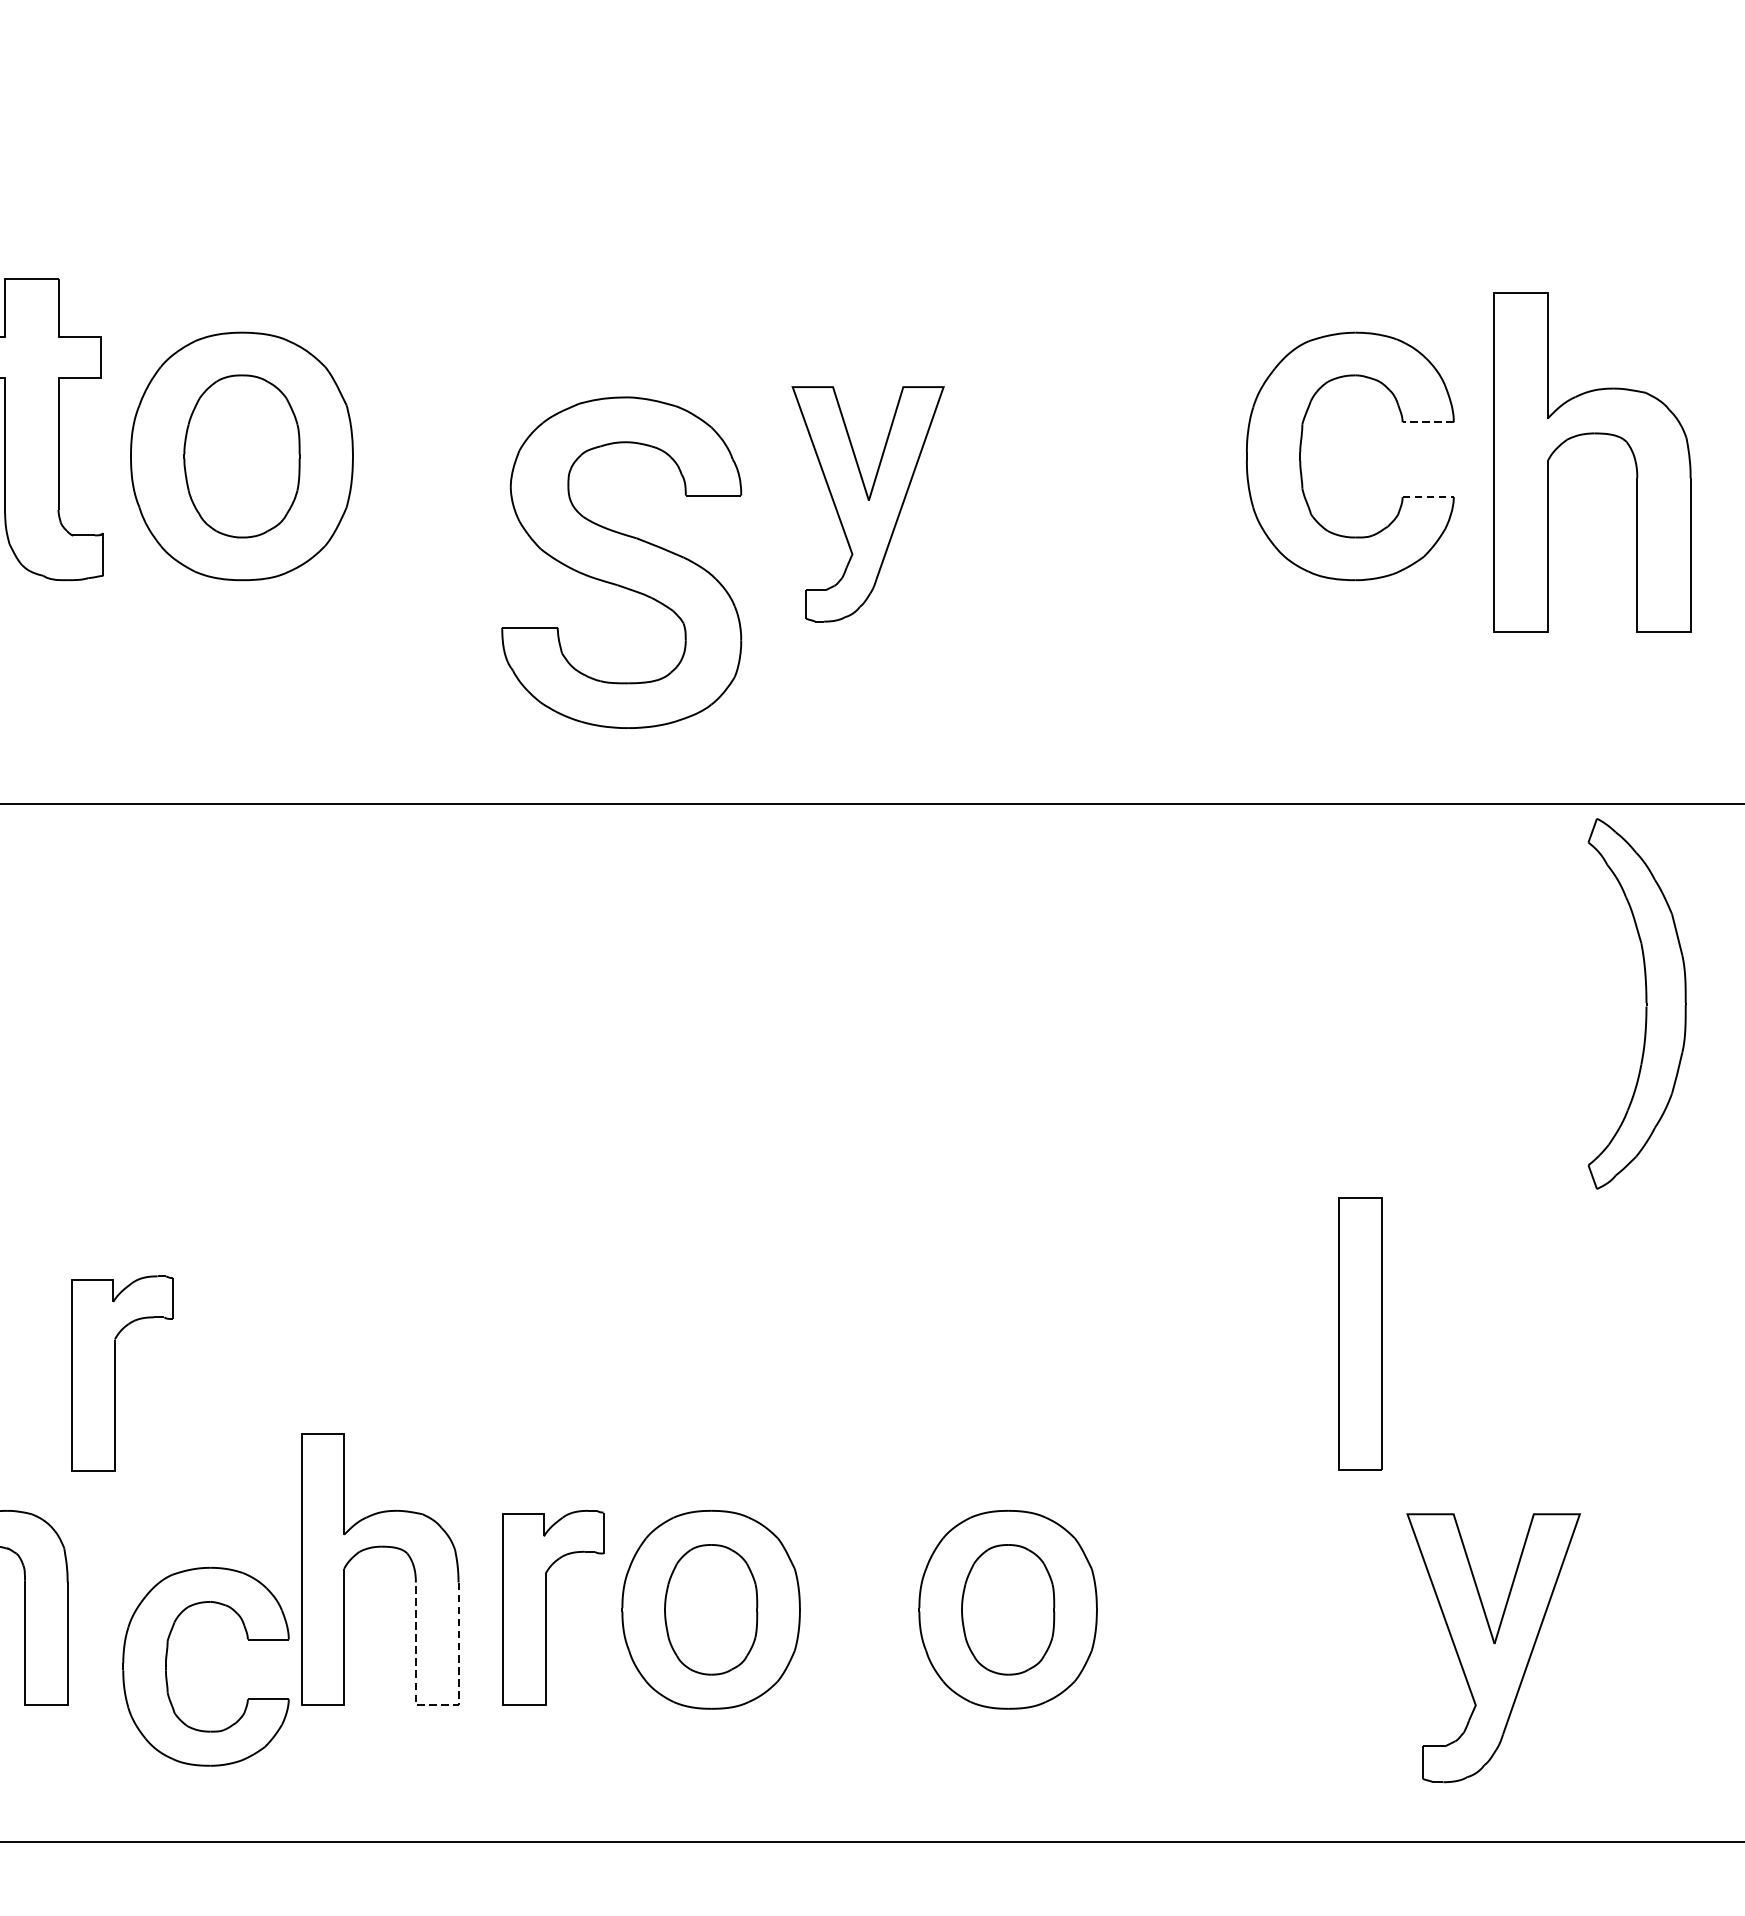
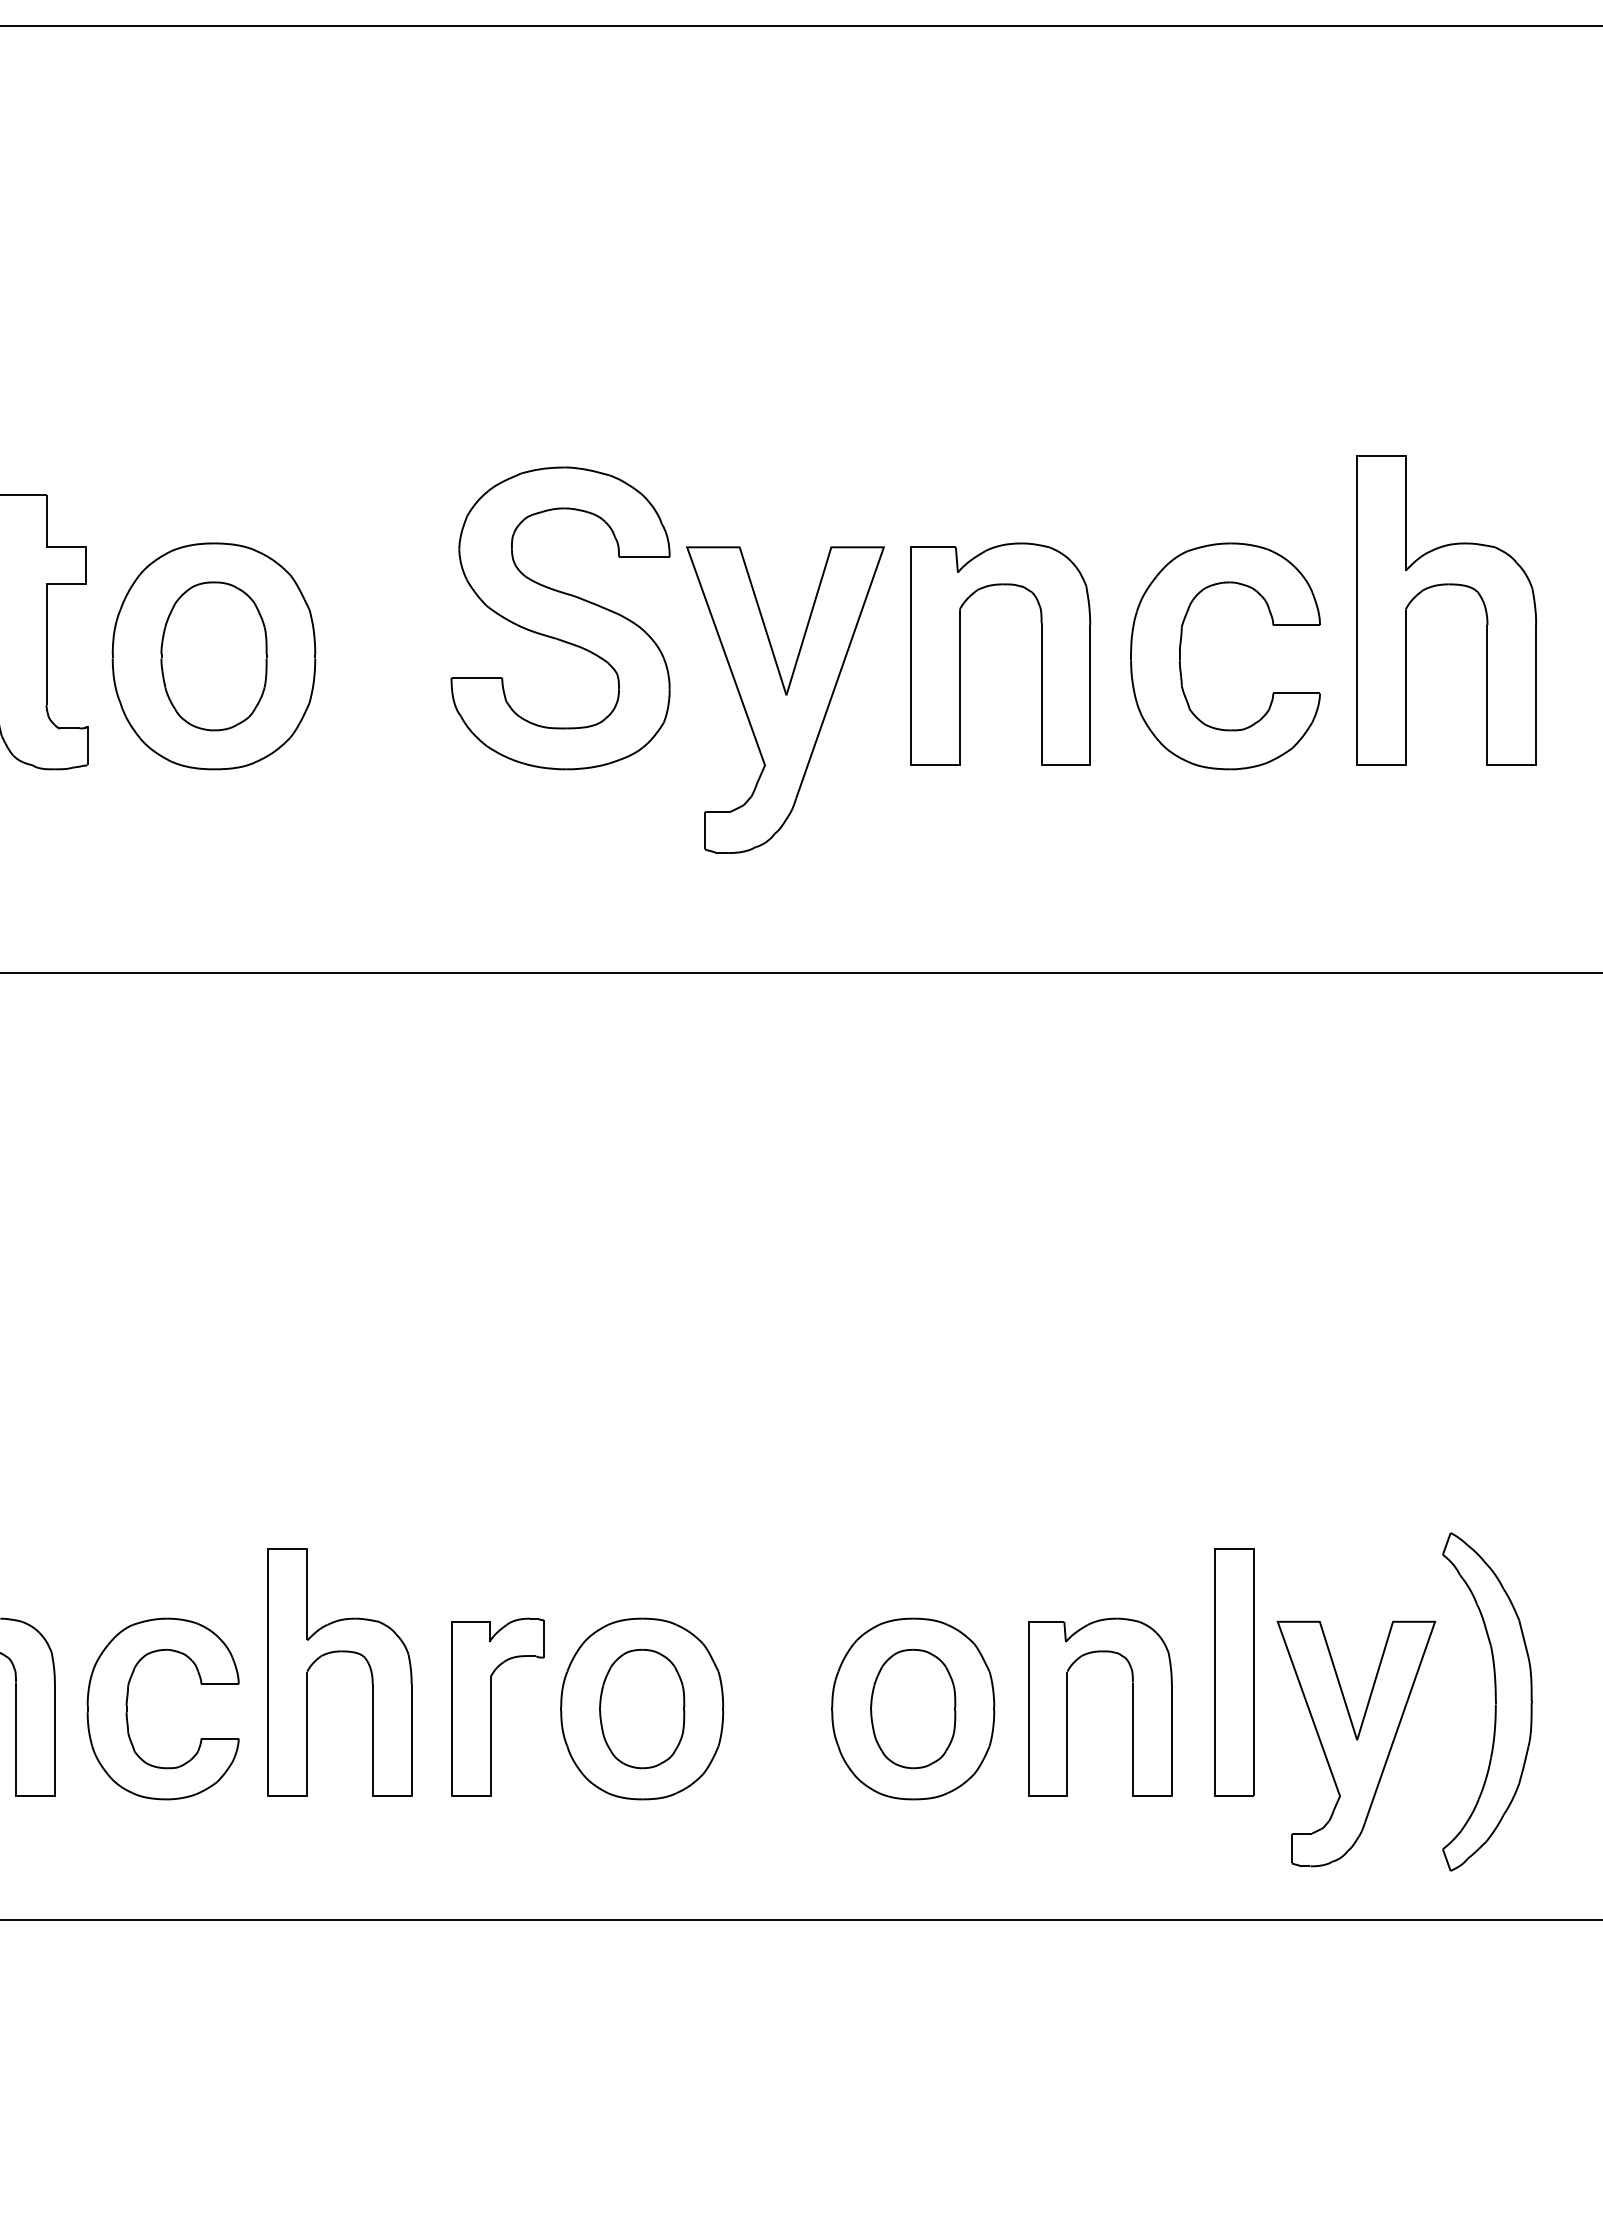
line: (1428, 422) -> (1296, 625), dashed -> solid
part: (1592, 434) -> (1446, 585), moved
part: (1059, 453) -> (960, 653), added
line: (1429, 497) -> (1297, 693), dashed -> solid
part: (868, 503) -> (785, 699), size x1.43
part: (621, 562) -> (560, 618), moved
part: (1645, 1000) -> (1494, 1698), moved
part: (1360, 1334) -> (1234, 1672), moved
part: (121, 1372) -> (104, 1492), removed
part: (1248, 1607) -> (1132, 1706), added
part: (166, 1666) -> (127, 1708), moved
line: (436, 1705) -> (391, 1796), dashed -> solid

